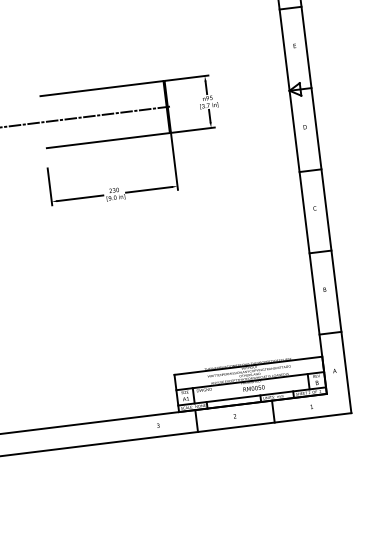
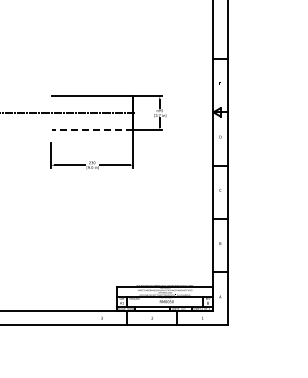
line: (107, 141) -> (91, 130), solid -> dashed

